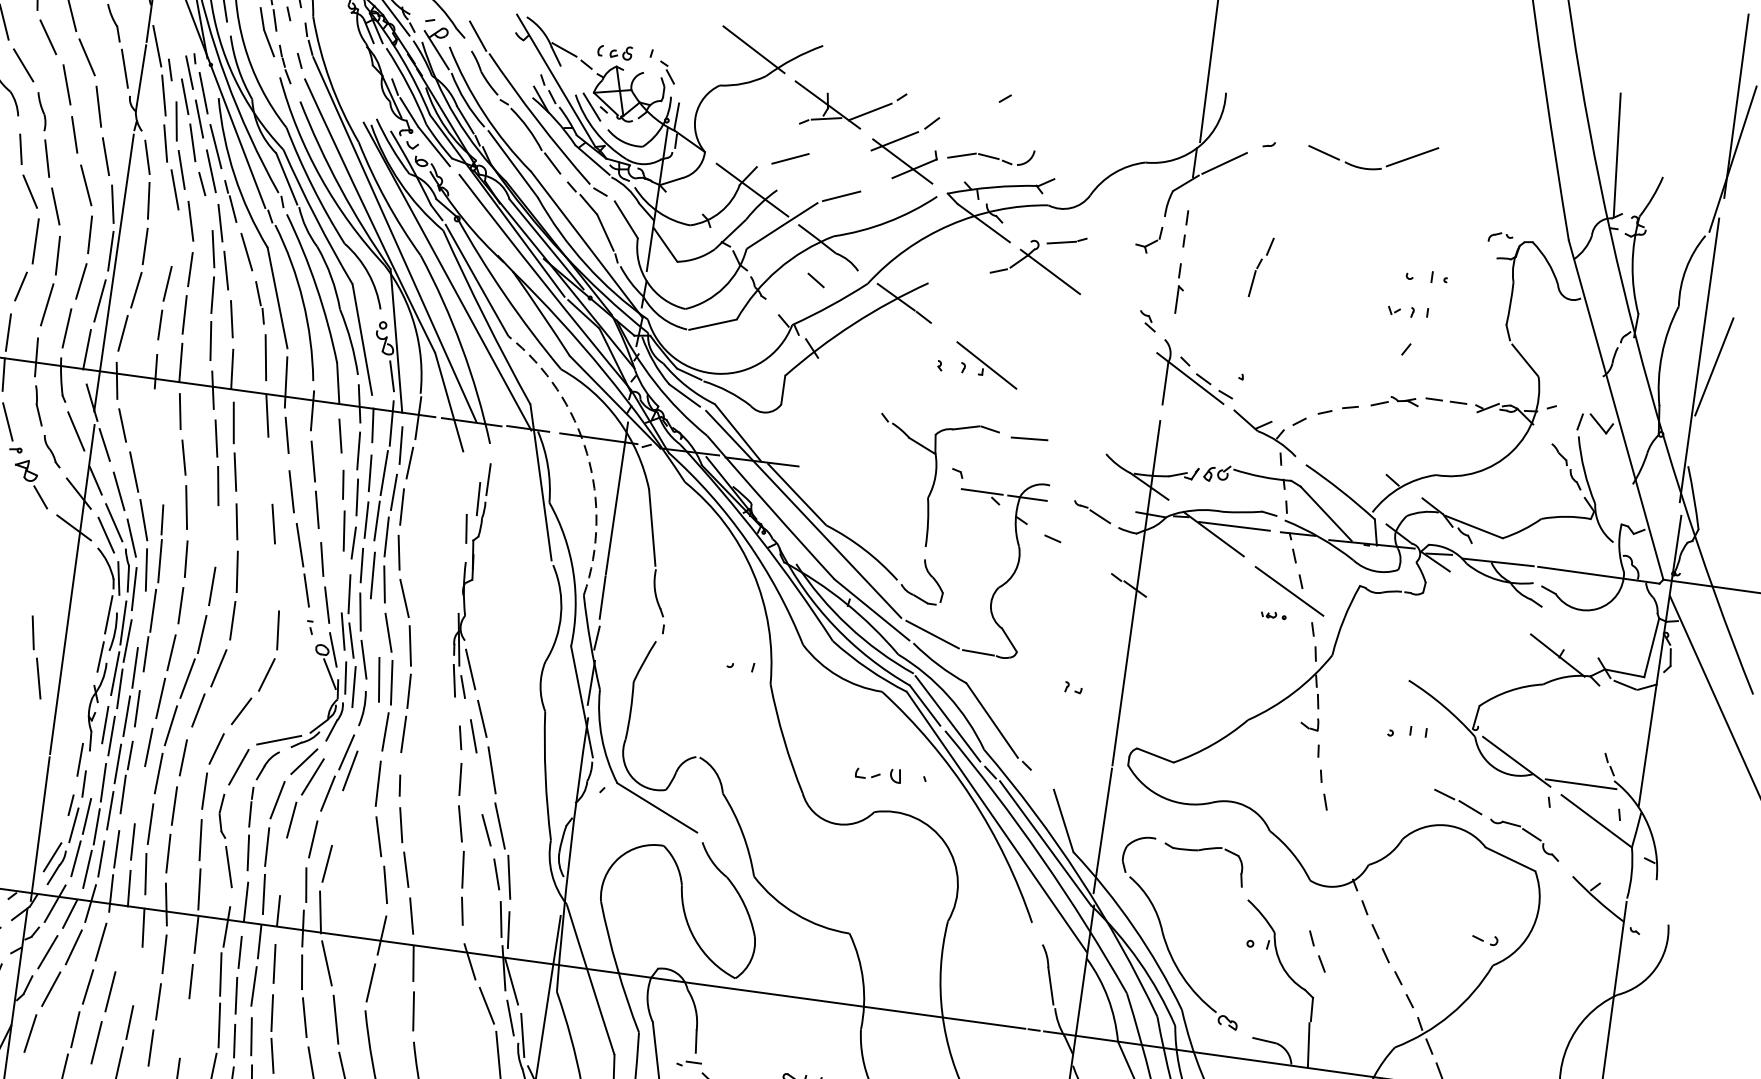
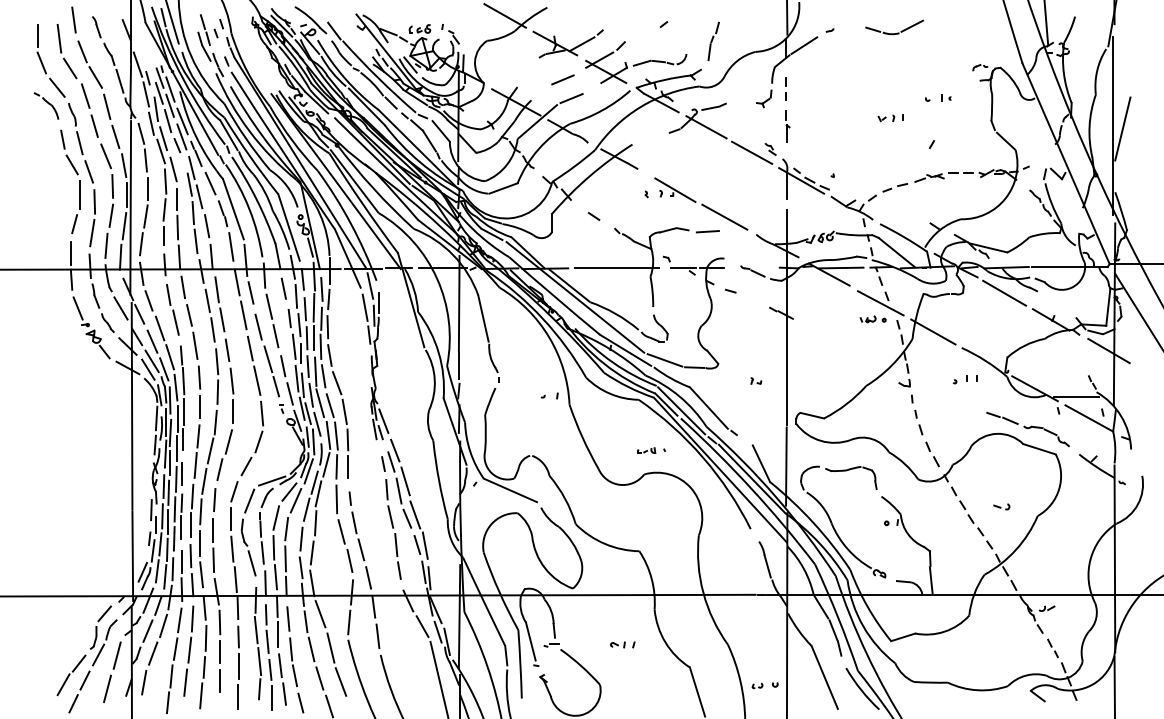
part: (1372, 154) -> (894, 27), size x0.71
line: (789, 158) -> (562, 79), moved
line: (175, 238) -> (165, 181), added
part: (1260, 267) -> (713, 41), moved
line: (815, 280) -> (593, 216), moved
part: (1407, 312) -> (890, 118), moved
line: (1118, 322) -> (752, 152), added
line: (1059, 418) -> (724, 216), added
line: (479, 450) -> (370, 285), added
arc: (587, 453) -> (437, 278), dashed -> solid
line: (270, 469) -> (243, 315), added
line: (875, 477) -> (616, 268), added
line: (464, 483) -> (364, 307), added
line: (218, 537) -> (217, 361), added
line: (278, 576) -> (257, 380), added
line: (340, 582) -> (296, 378), added
line: (1489, 601) -> (1004, 292), added
part: (1272, 615) -> (872, 319), size x1.67
line: (143, 619) -> (178, 418), added
line: (373, 627) -> (320, 403), added
line: (1367, 648) -> (933, 331), added
part: (36, 656) -> (172, 309), moved
line: (1642, 717) -> (1108, 350), added
line: (369, 725) -> (326, 464), added
line: (339, 733) -> (308, 471), added
line: (96, 772) -> (162, 516), added
part: (891, 775) -> (651, 450), size x0.62
line: (478, 783) -> (398, 490), added
line: (140, 791) -> (191, 524), added
line: (338, 817) -> (315, 523), added
line: (283, 866) -> (285, 558), added
part: (1484, 939) -> (1001, 506), moved
line: (121, 941) -> (192, 618), added
part: (1317, 951) -> (932, 454), moved
line: (138, 975) -> (205, 637), added
line: (184, 1028) -> (238, 666), added

